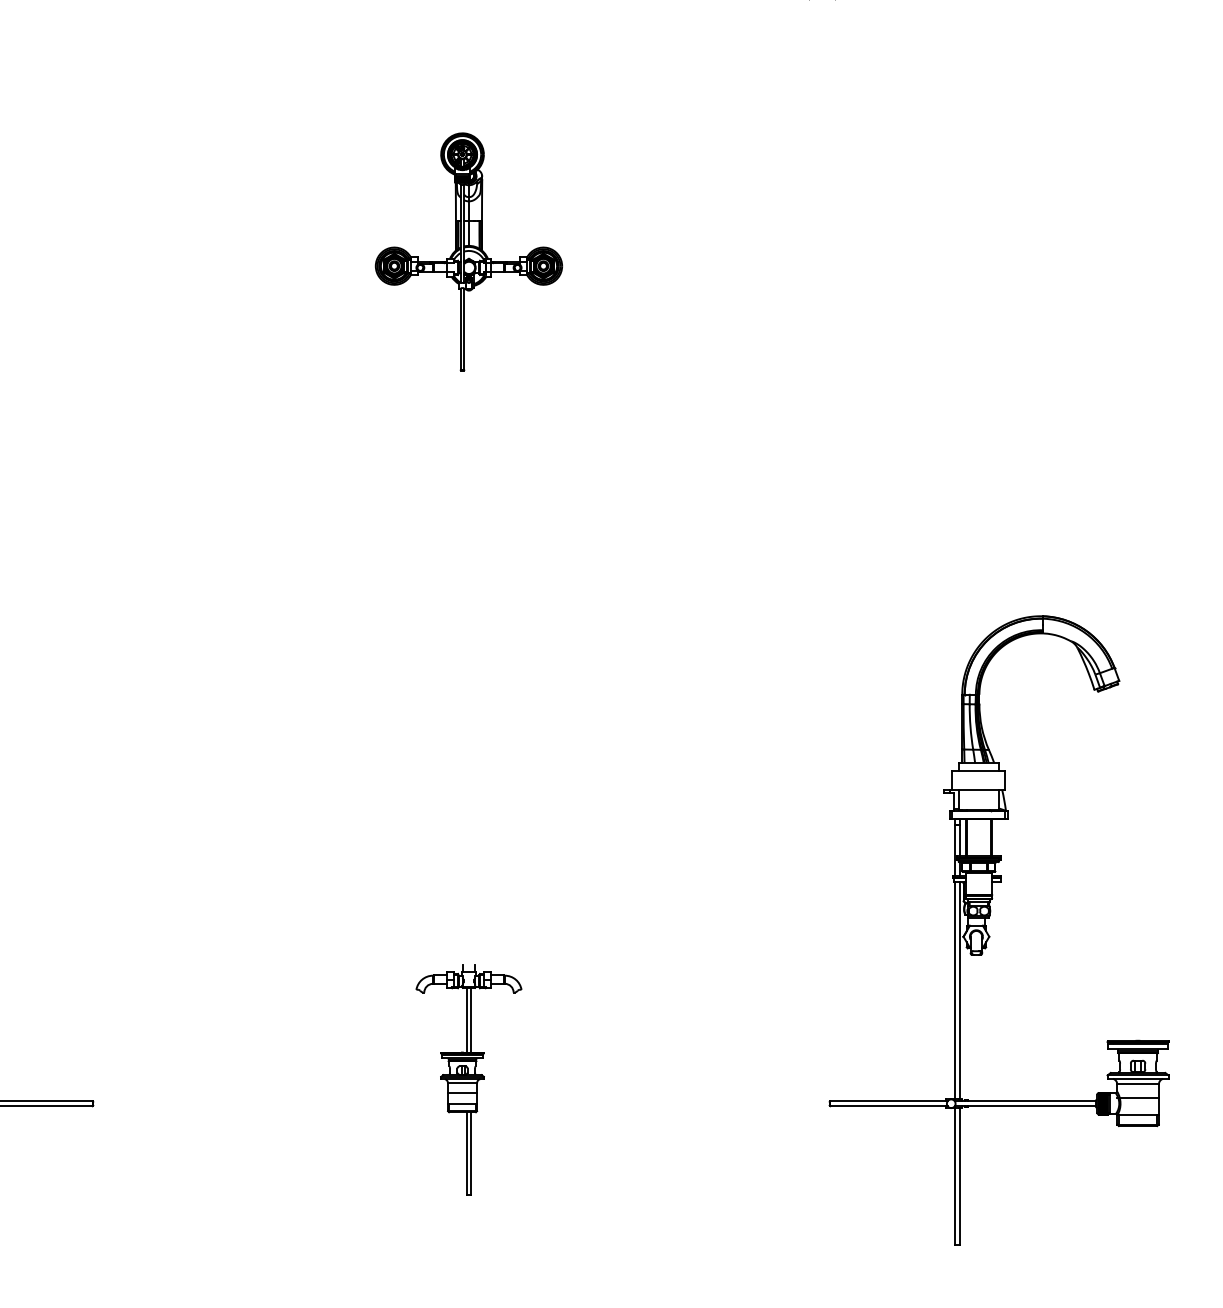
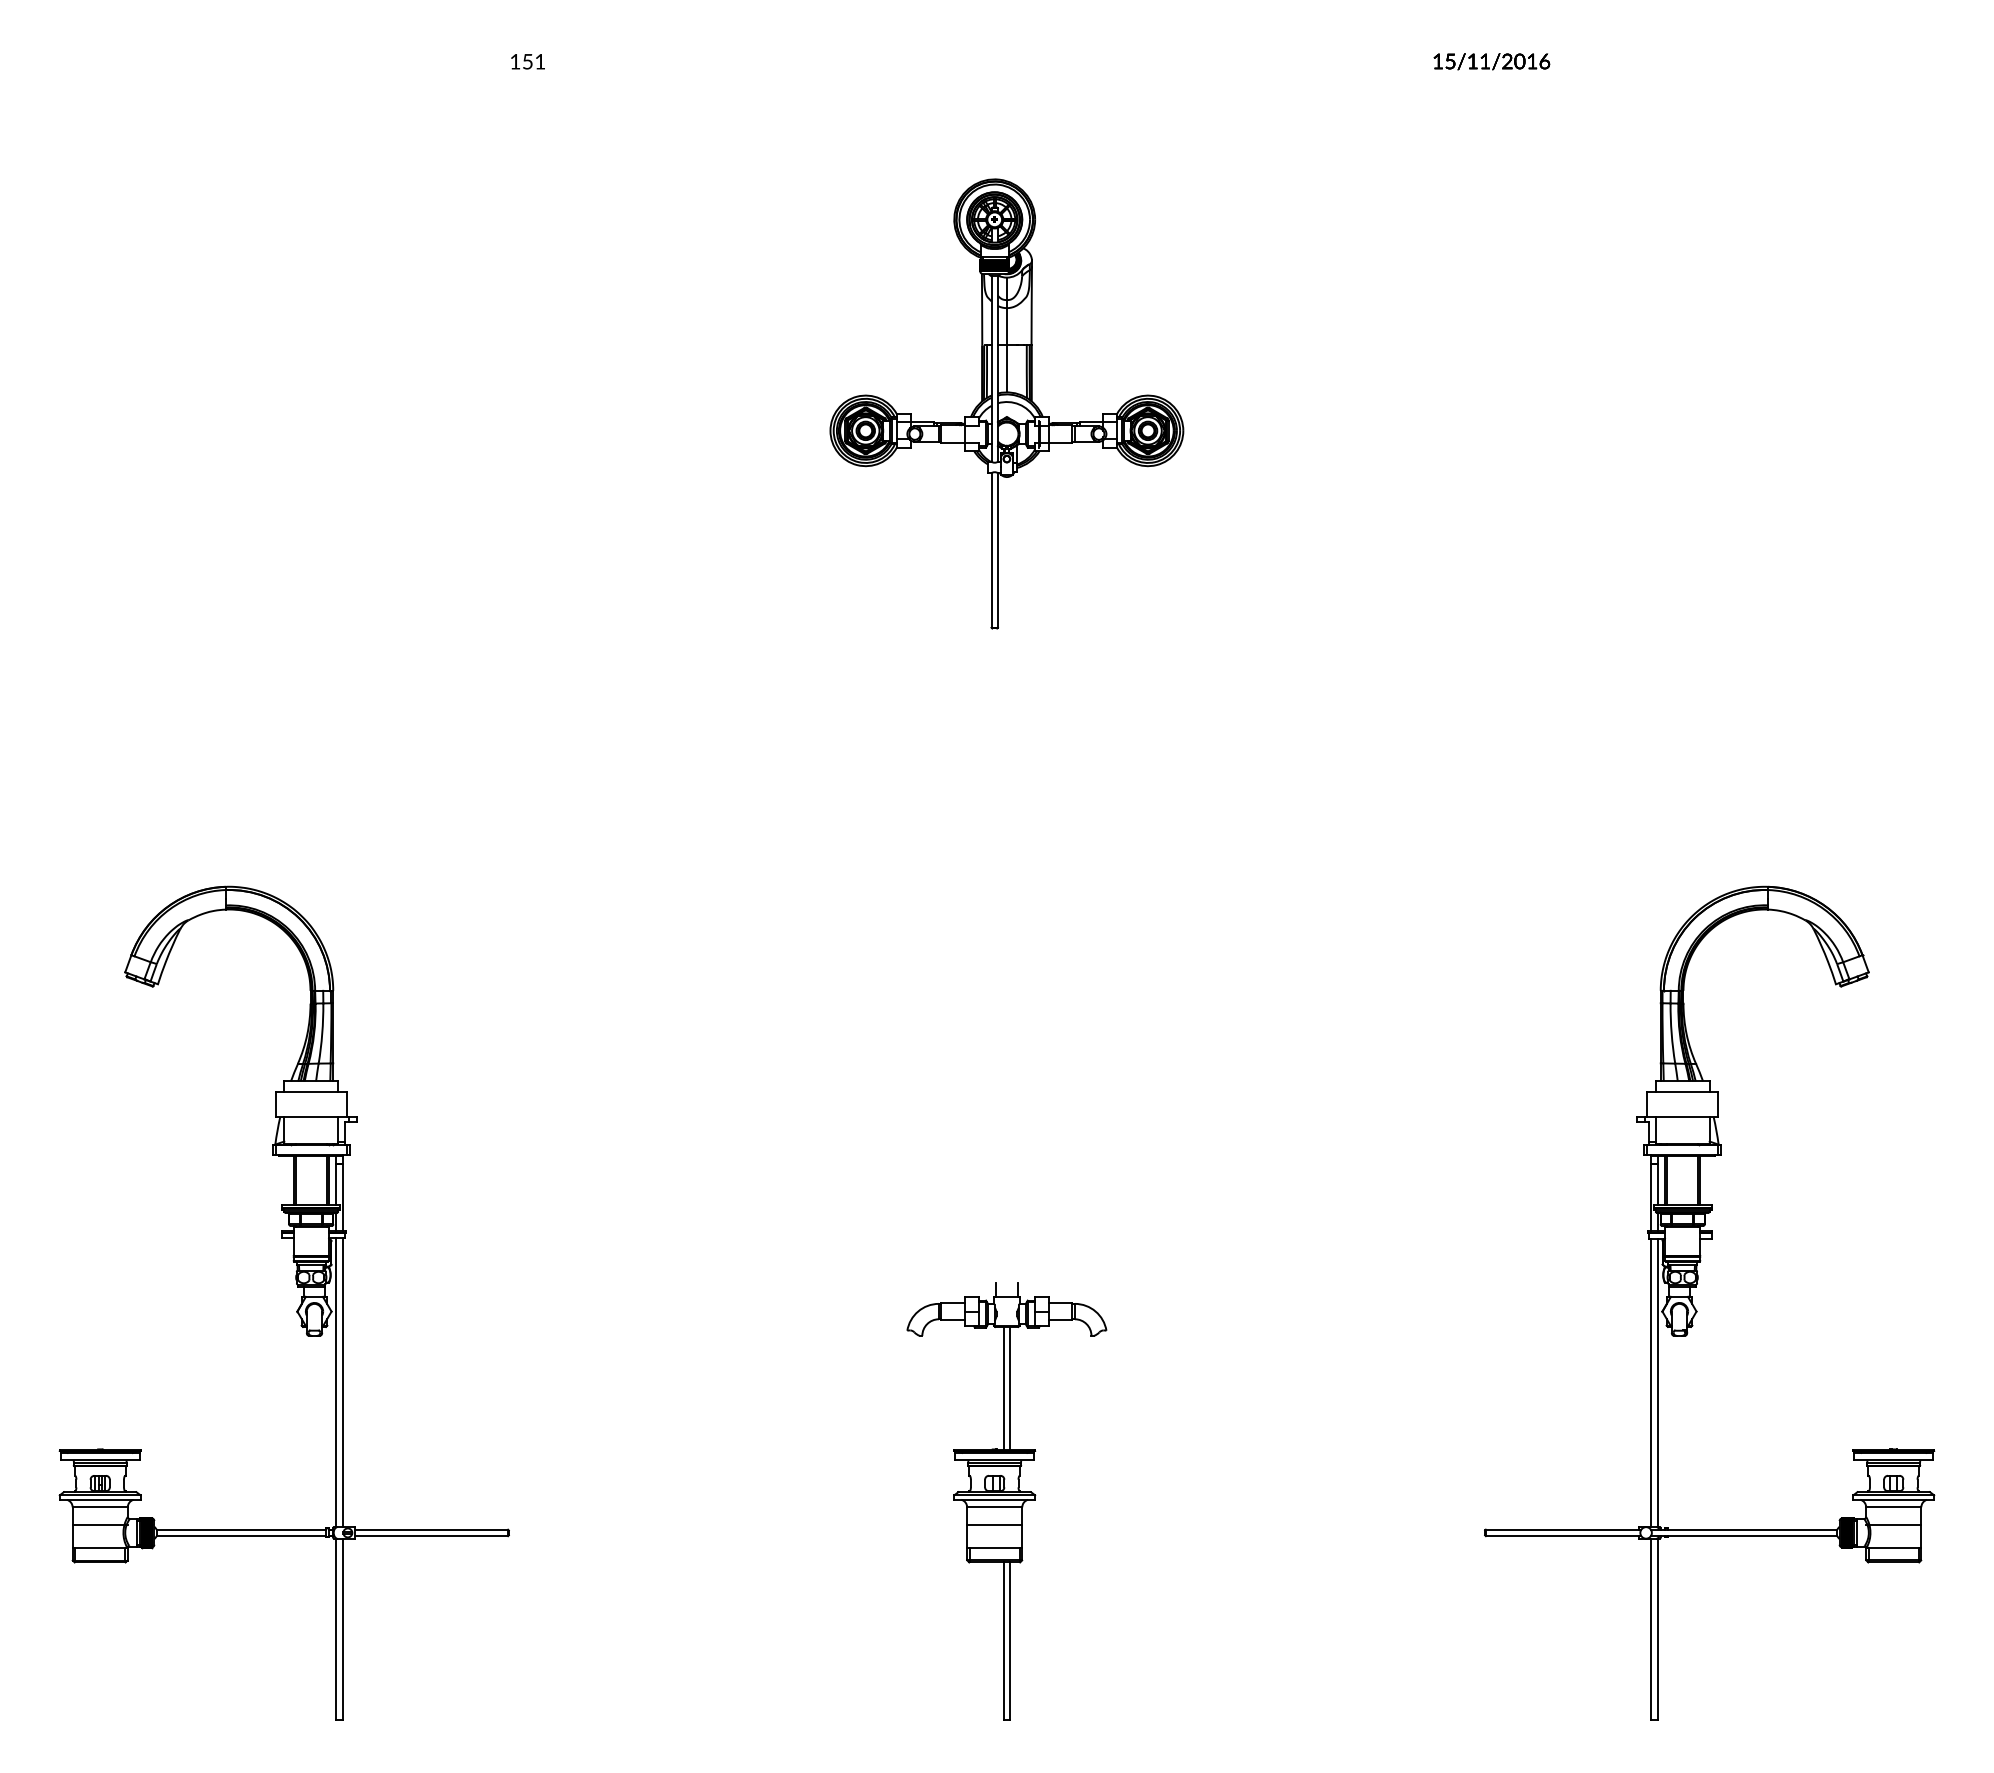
part: (468, 251) -> (1006, 403), size x1.43
part: (468, 1080) -> (1006, 1501), size x1.43

